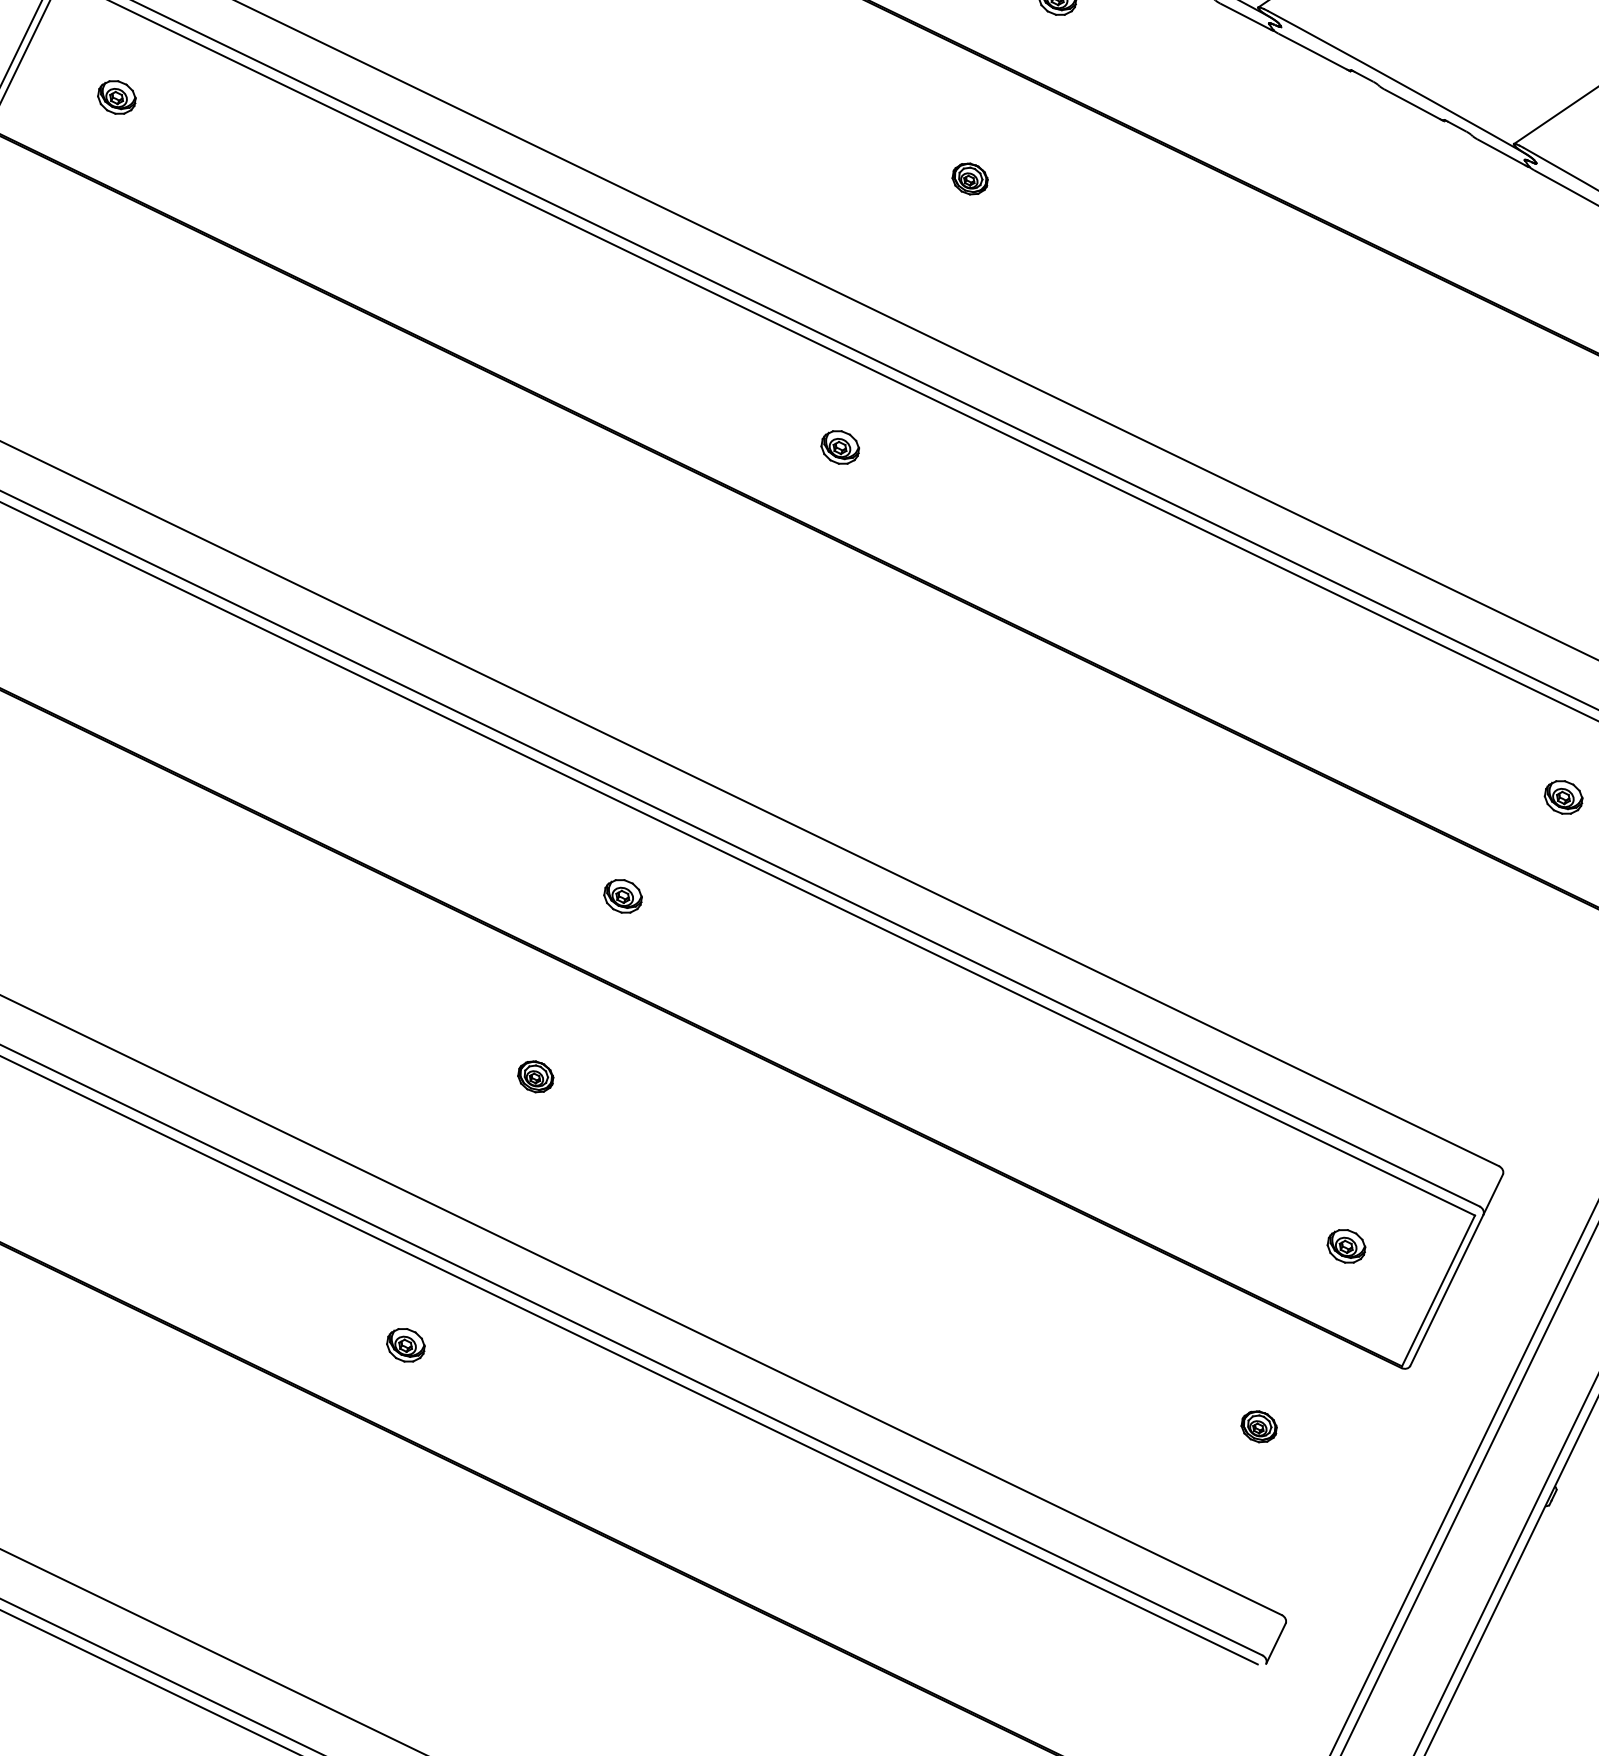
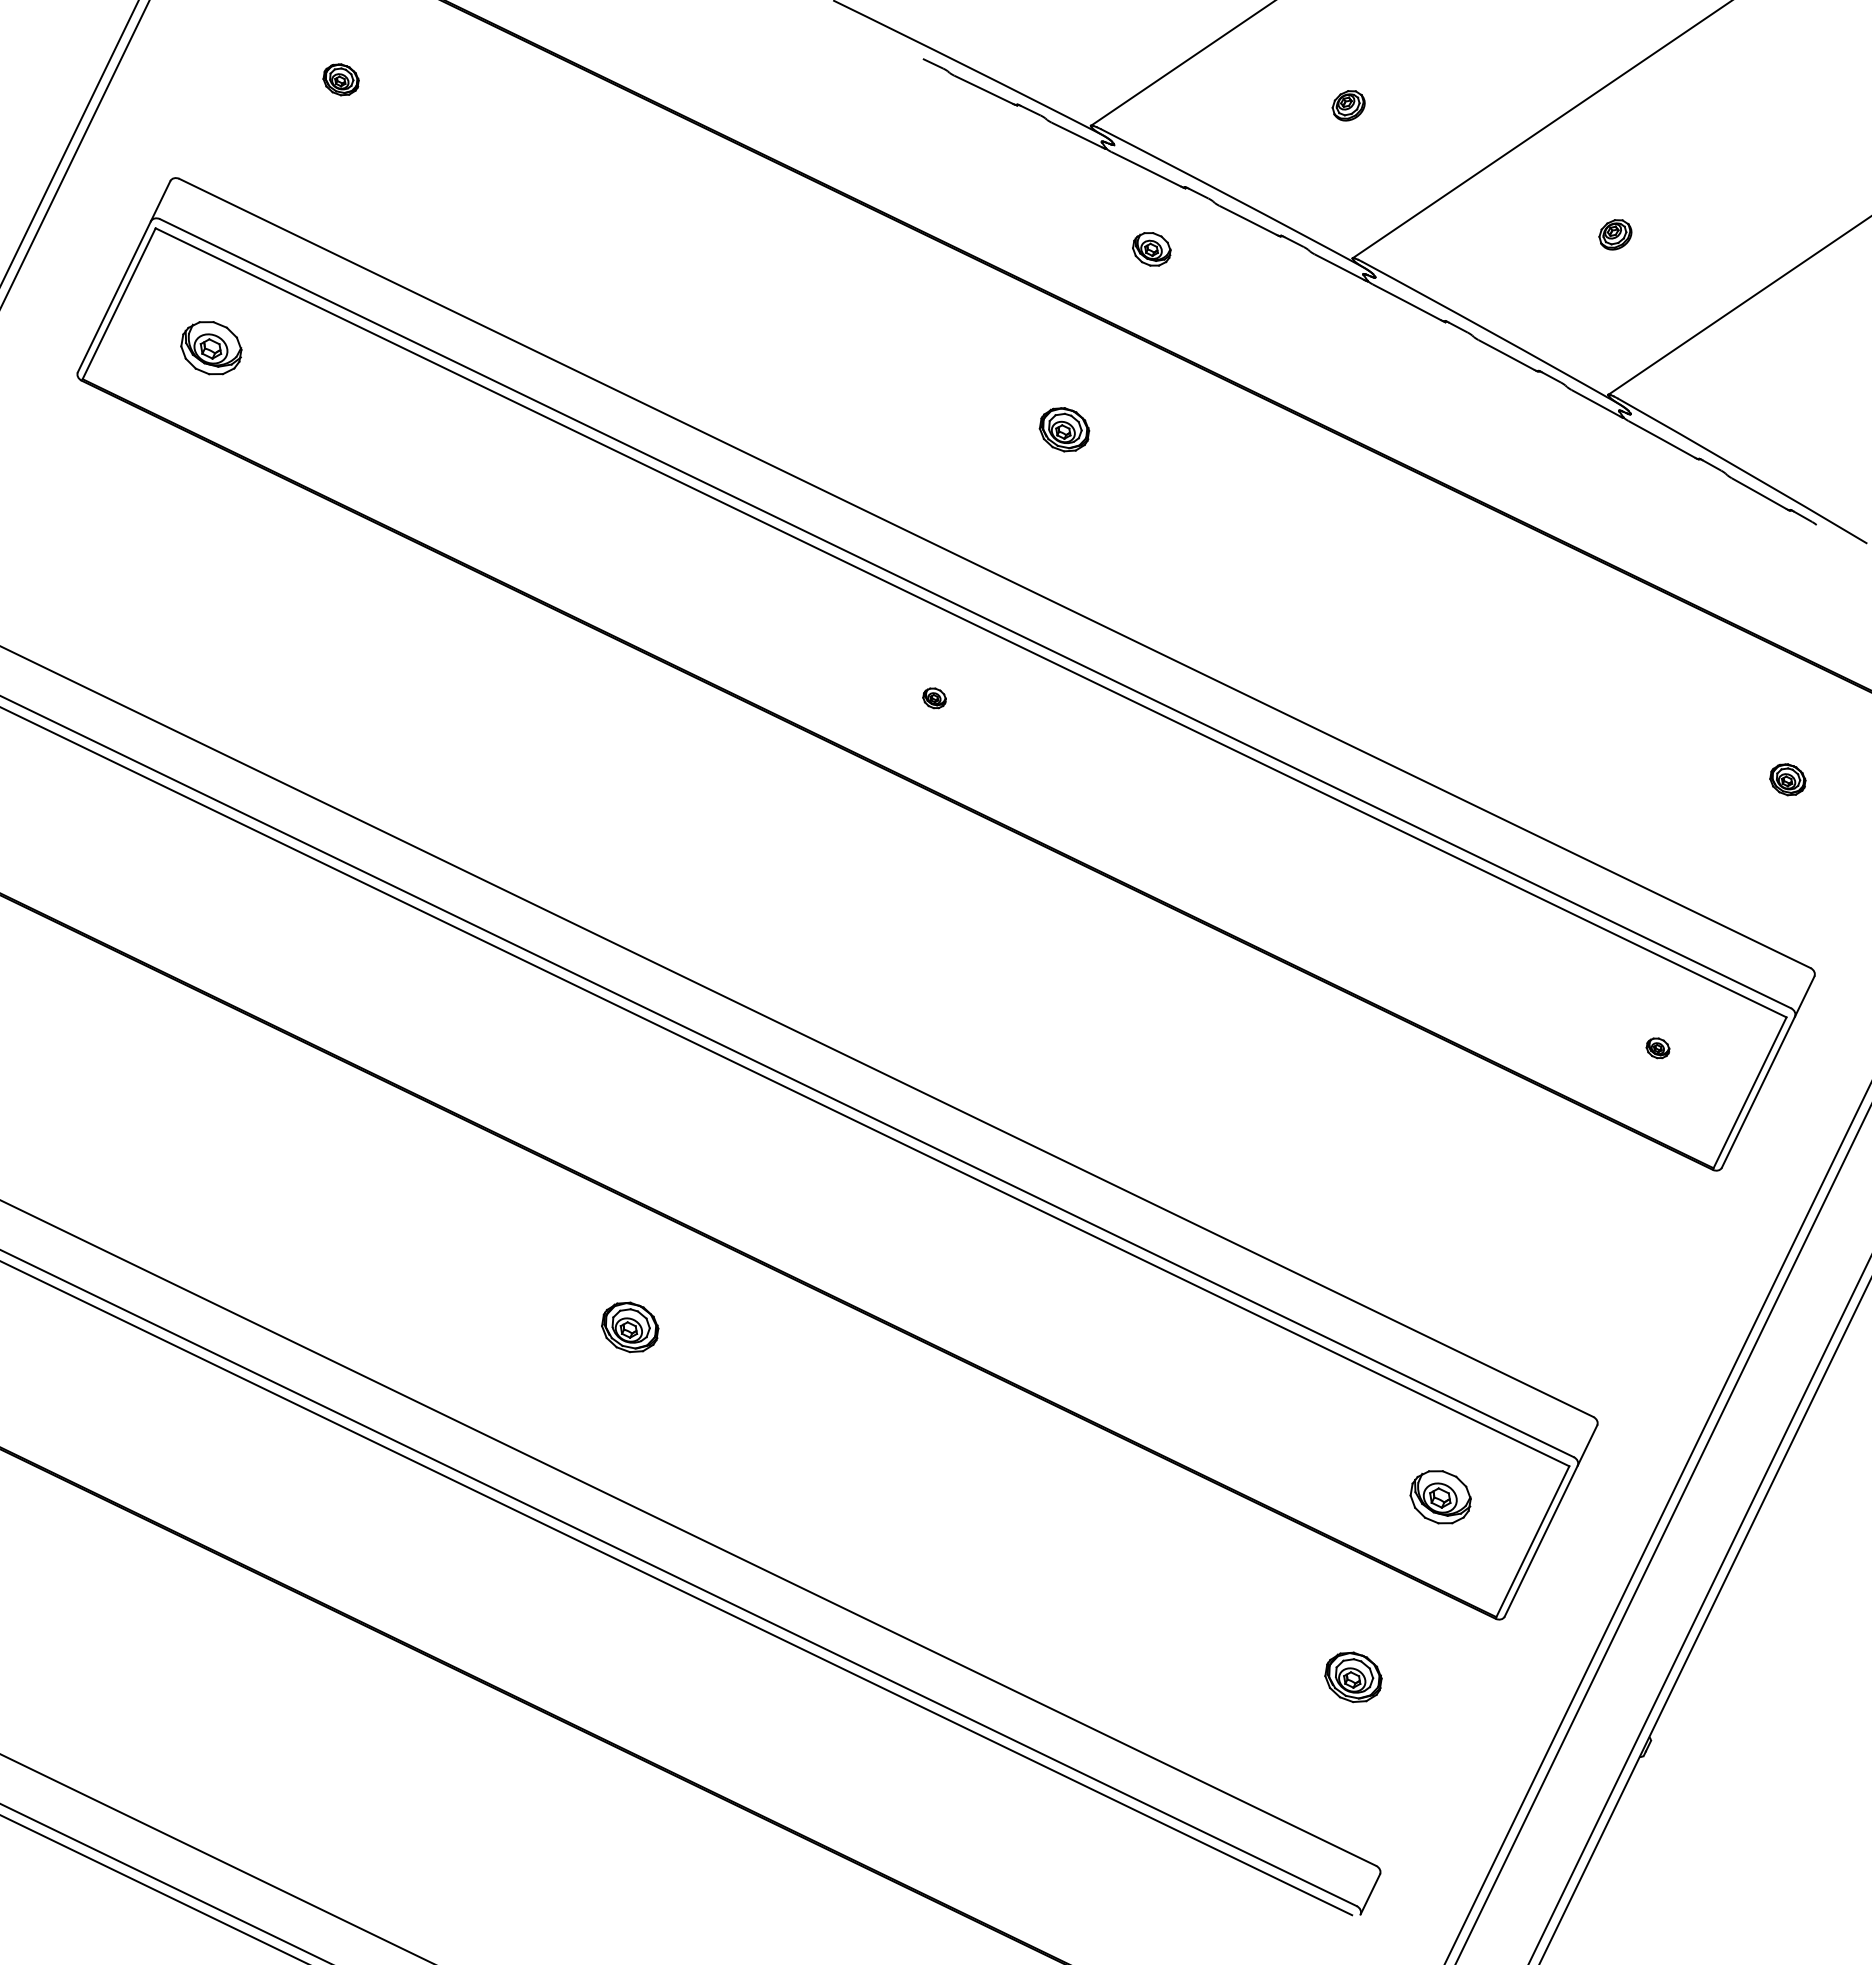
part: (116, 97) -> (210, 348), size x1.6
part: (970, 178) -> (1064, 429), size x1.4
part: (840, 447) -> (934, 698), size x0.6
part: (1563, 797) -> (1657, 1048), size x0.6
part: (623, 895) -> (717, 1146), removed
part: (535, 1076) -> (629, 1327), size x1.6
part: (1346, 1245) -> (1440, 1496), size x1.6
part: (405, 1344) -> (499, 1595), removed
part: (1259, 1426) -> (1353, 1677), size x1.6

